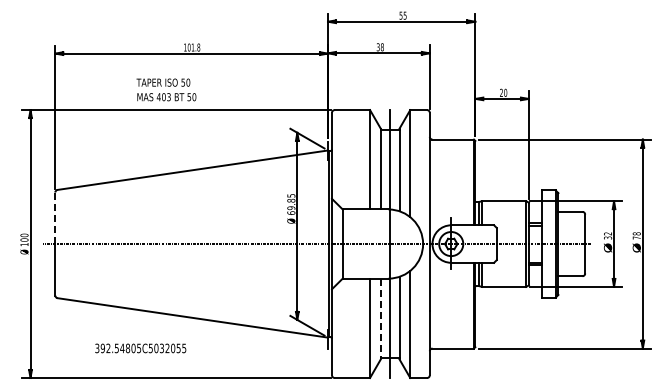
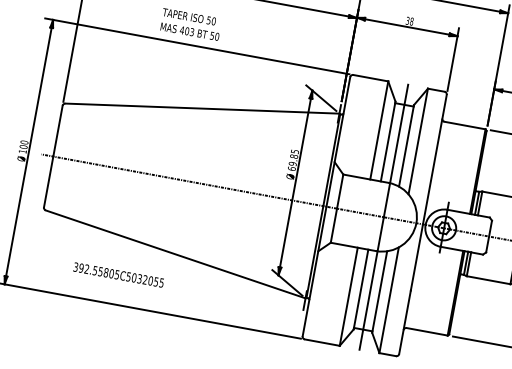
line: (55, 218) -> (58, 131), dashed -> solid
line: (380, 319) -> (360, 289), dashed -> solid
text: (122, 348) -> (100, 271), 392.54805C5032055 -> 392.55805C5032055

